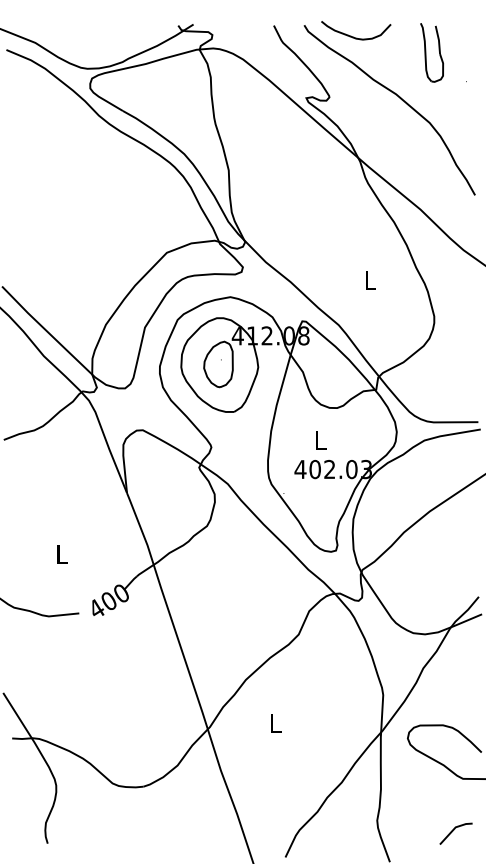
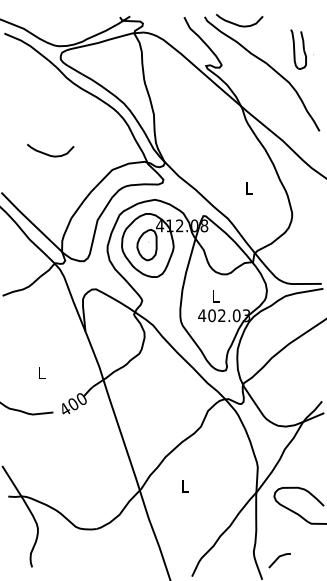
part: (431, 52) -> (298, 49), moved
curve: (74, 229) -> (50, 154), added
line: (454, 831) -> (278, 559), moved

